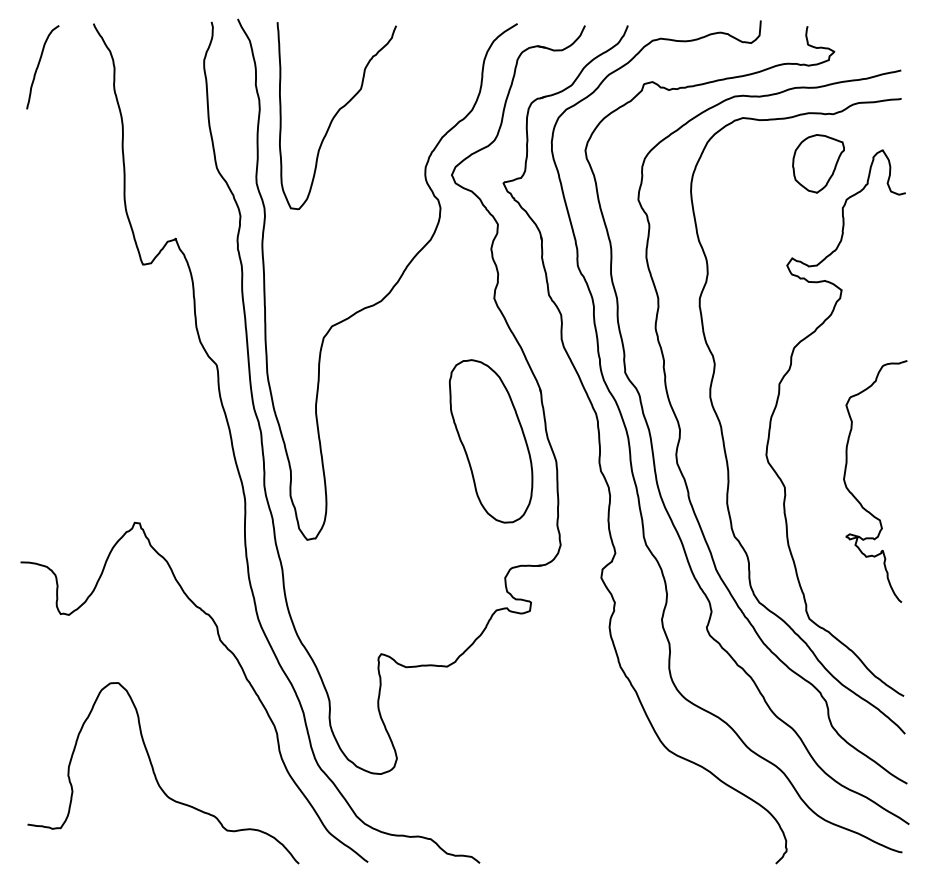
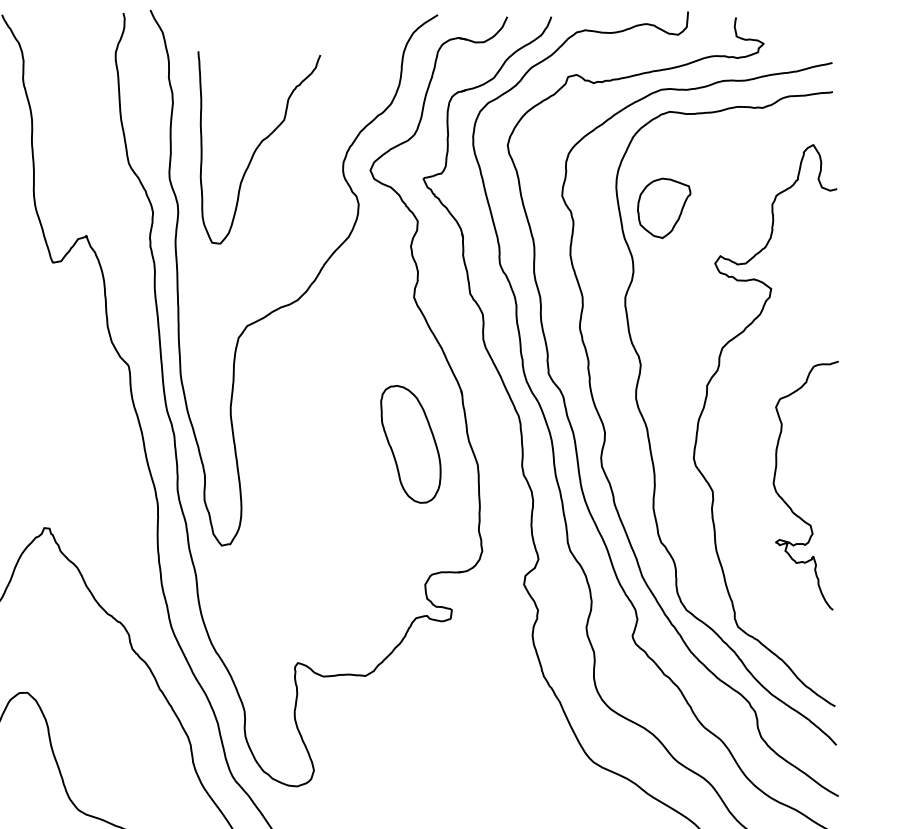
curve: (336, 115) -> (258, 147), moved
part: (818, 163) -> (664, 207), moved
part: (491, 441) -> (411, 444), size x0.7

